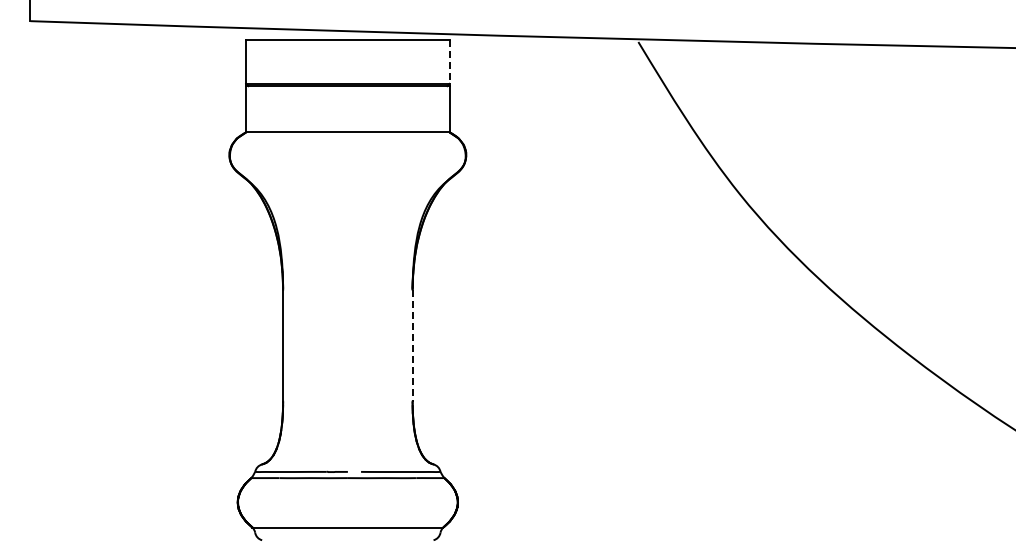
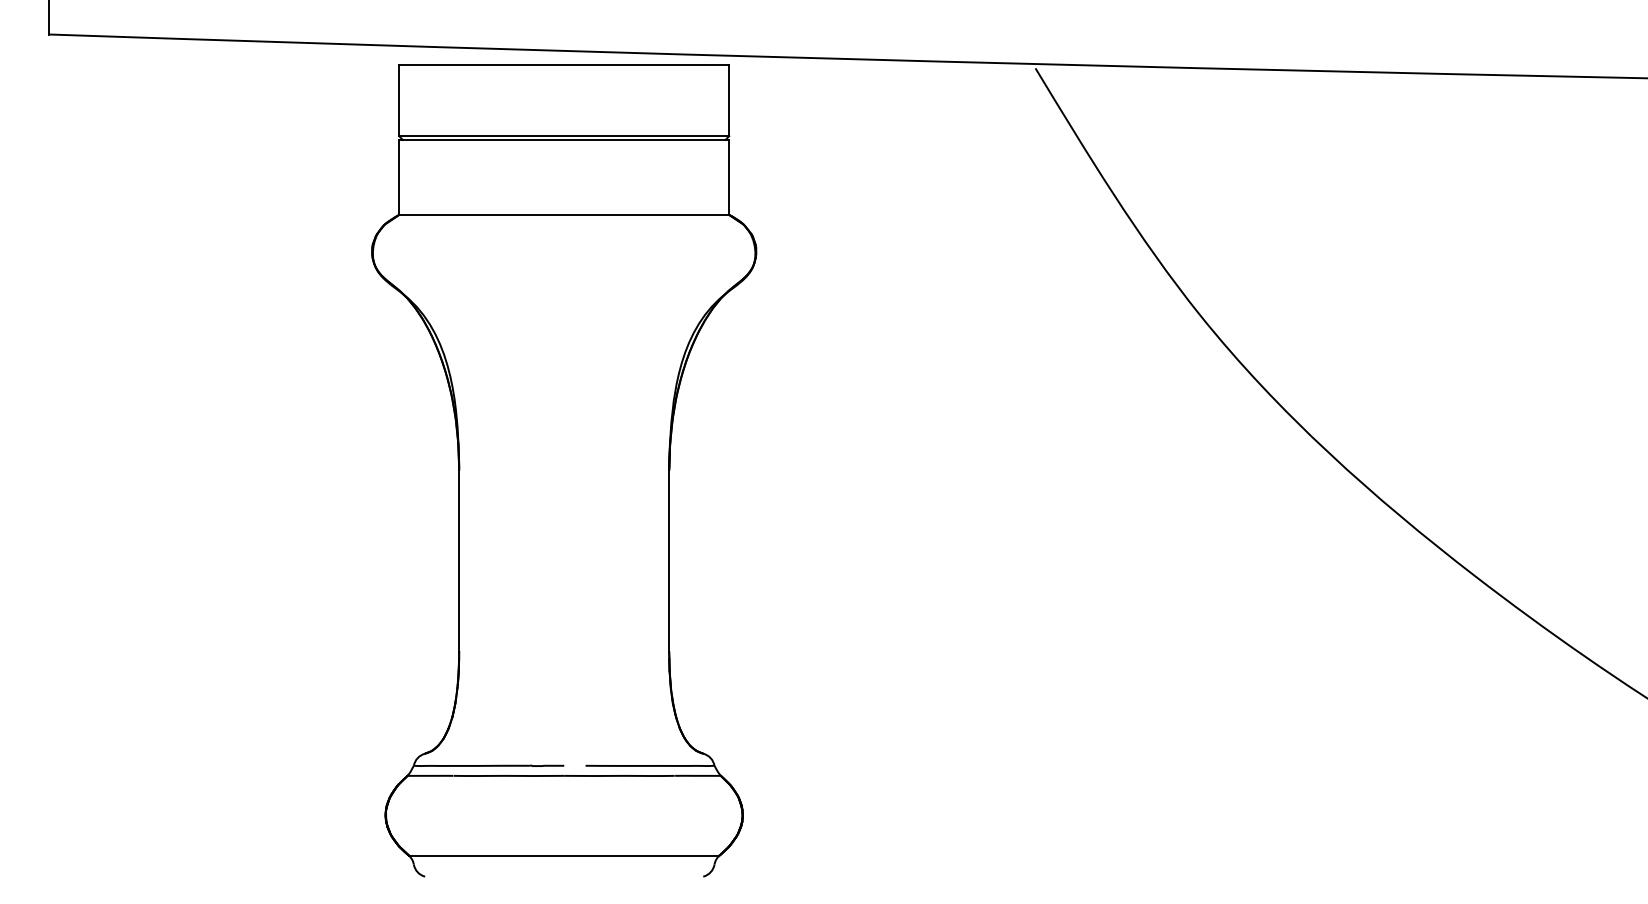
line: (449, 61) -> (729, 99), dashed -> solid
line: (412, 345) -> (669, 560), dashed -> solid

